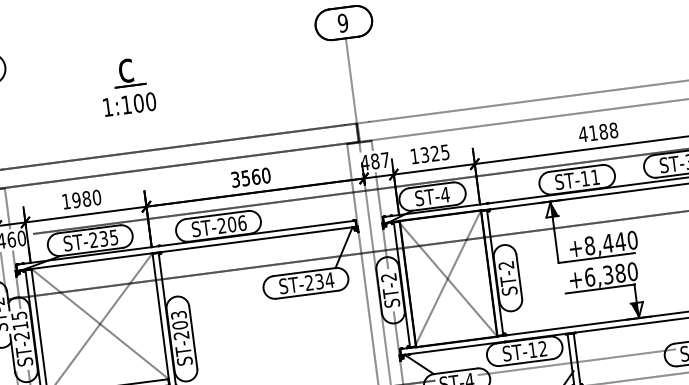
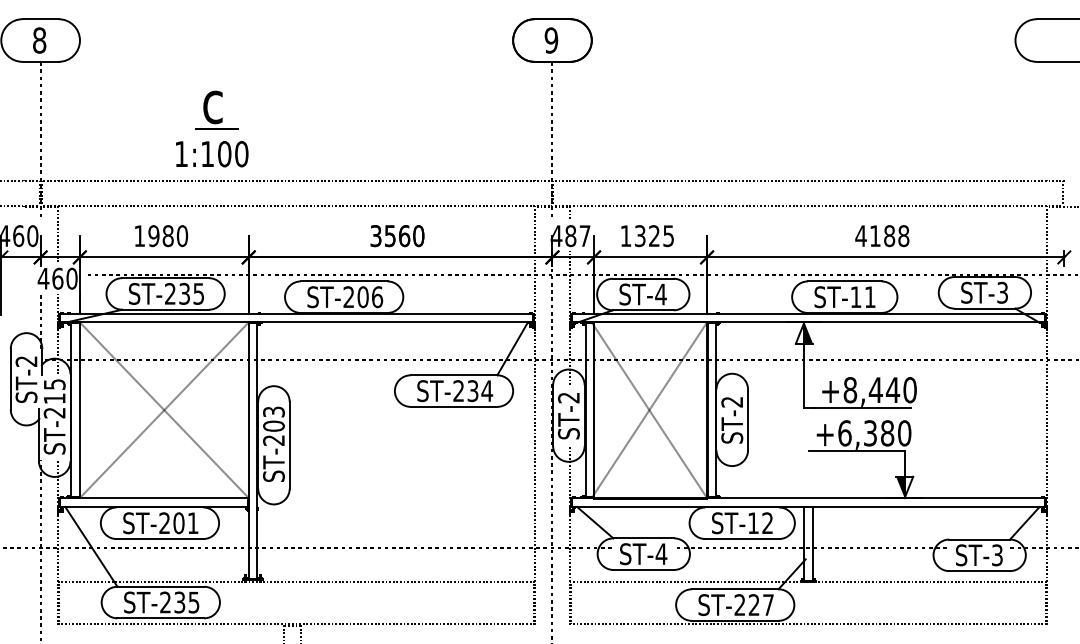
part: (127, 86) -> (212, 128), moved

